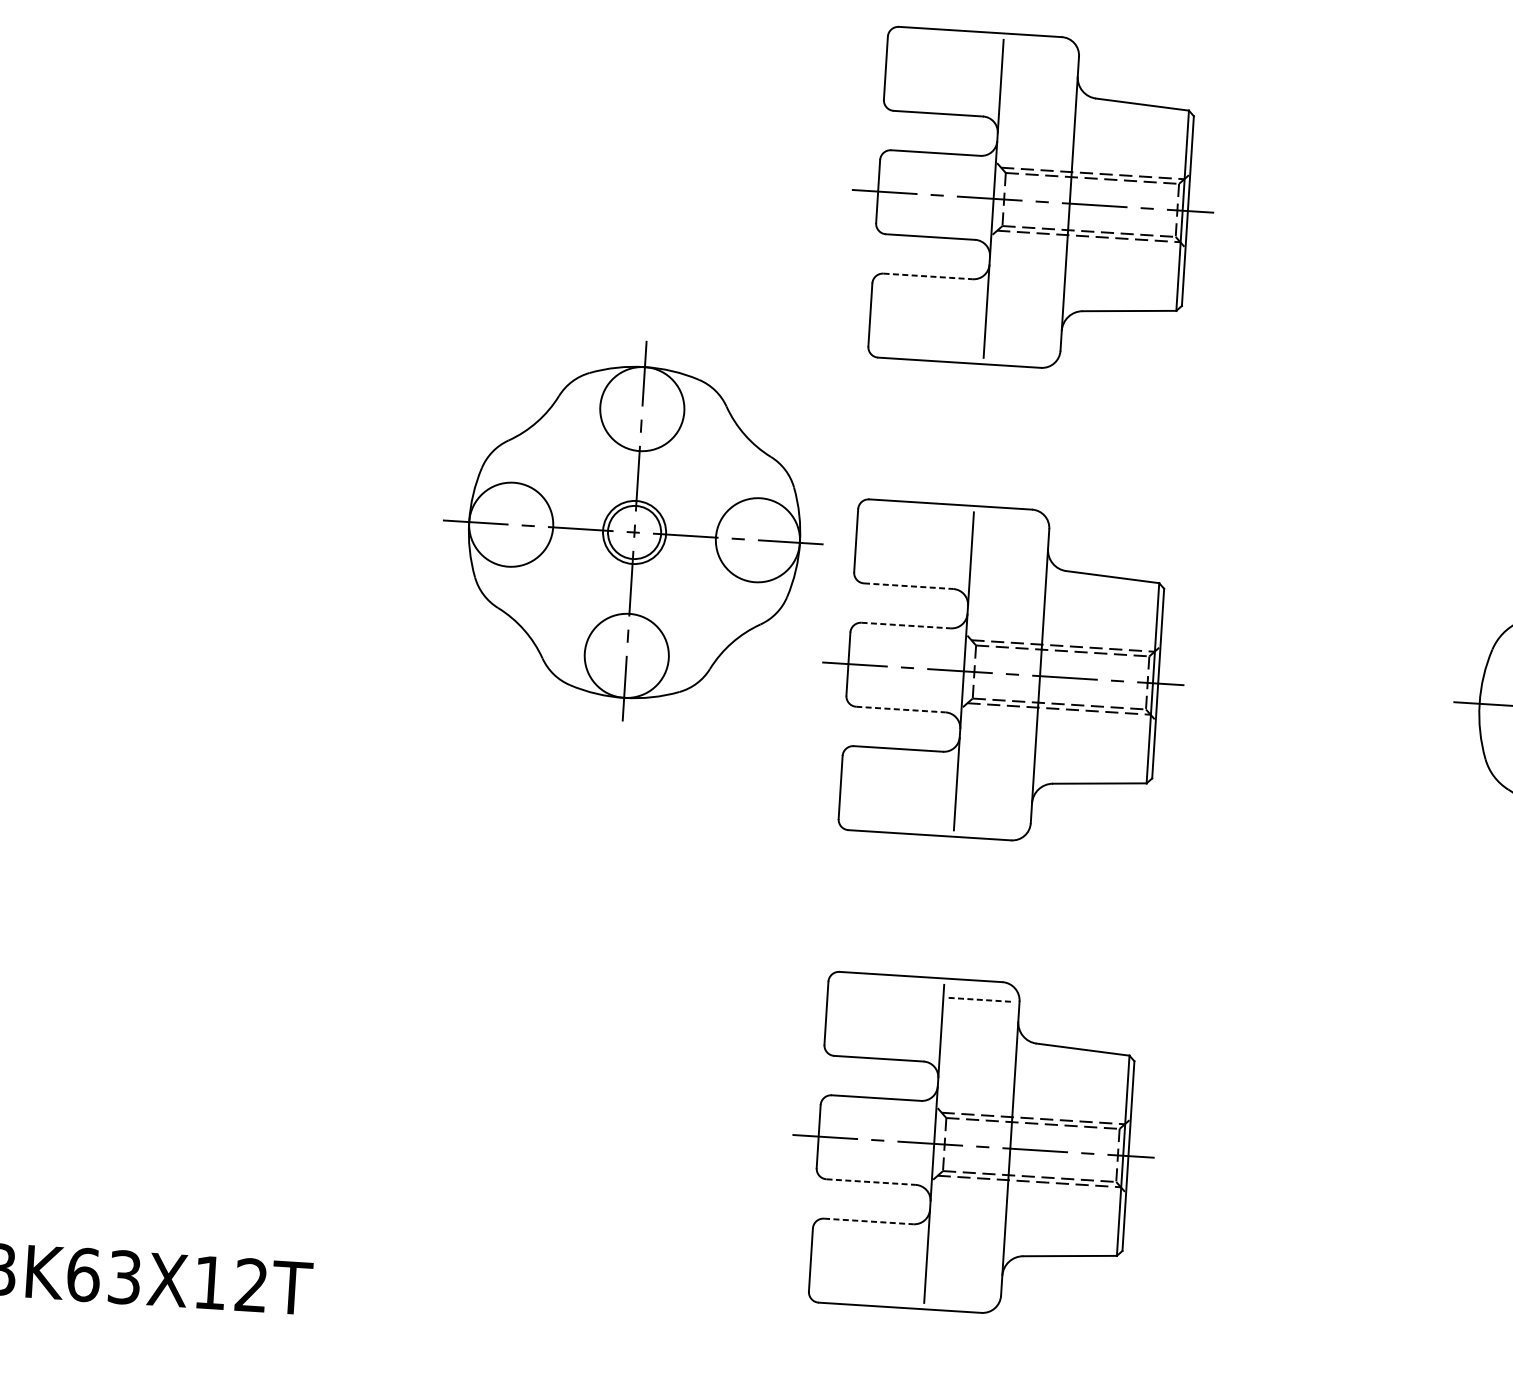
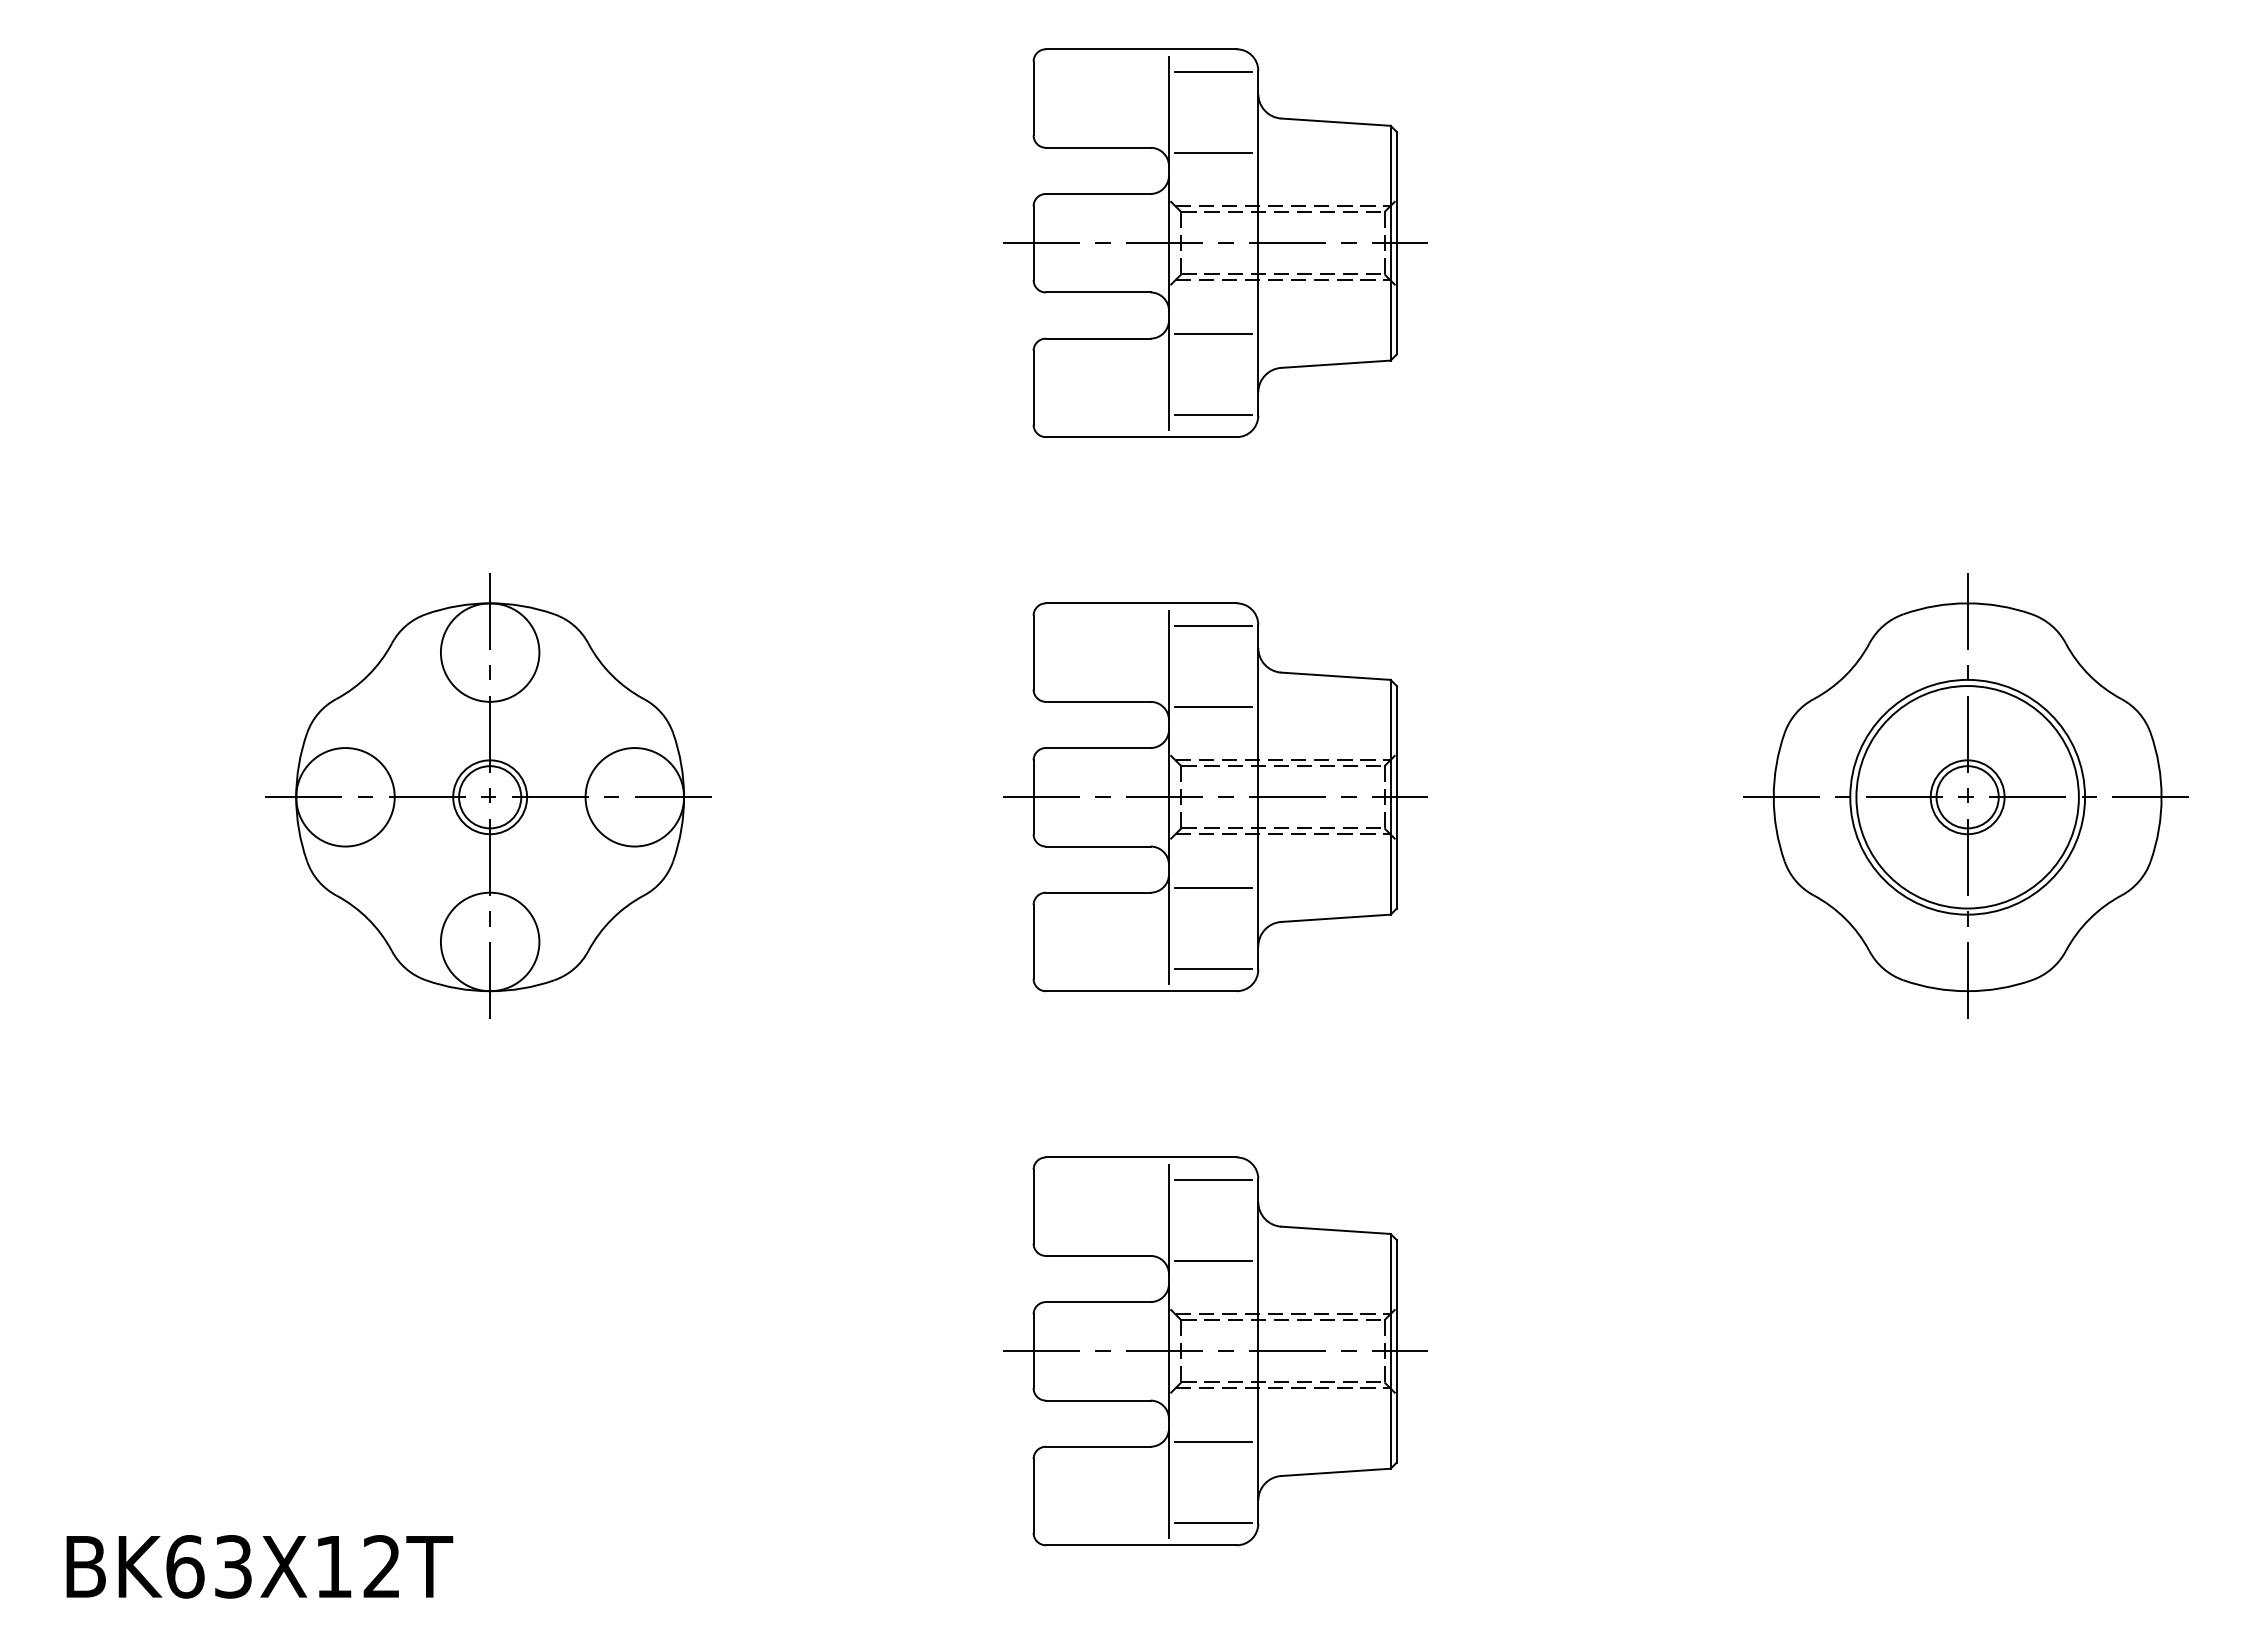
line: (1040, 54) -> (1213, 71), added
line: (1036, 123) -> (1213, 152), added
line: (928, 276) -> (1098, 338), dashed -> solid
line: (1026, 278) -> (1213, 333), added
line: (1022, 347) -> (1213, 414), added
line: (1011, 527) -> (1213, 625), added
part: (633, 530) -> (488, 795), moved
line: (908, 585) -> (1098, 701), dashed -> solid
line: (1006, 597) -> (1213, 707), added
line: (906, 625) -> (1098, 748), dashed -> solid
line: (901, 709) -> (1098, 846), dashed -> solid
line: (996, 750) -> (1213, 887), added
line: (992, 819) -> (1213, 968), added
line: (982, 999) -> (1214, 1179), dashed -> solid
line: (976, 1069) -> (1213, 1261), added
line: (871, 1182) -> (1098, 1400), dashed -> solid
line: (868, 1221) -> (1098, 1446), dashed -> solid
line: (967, 1223) -> (1213, 1441), added
line: (962, 1292) -> (1213, 1522), added

